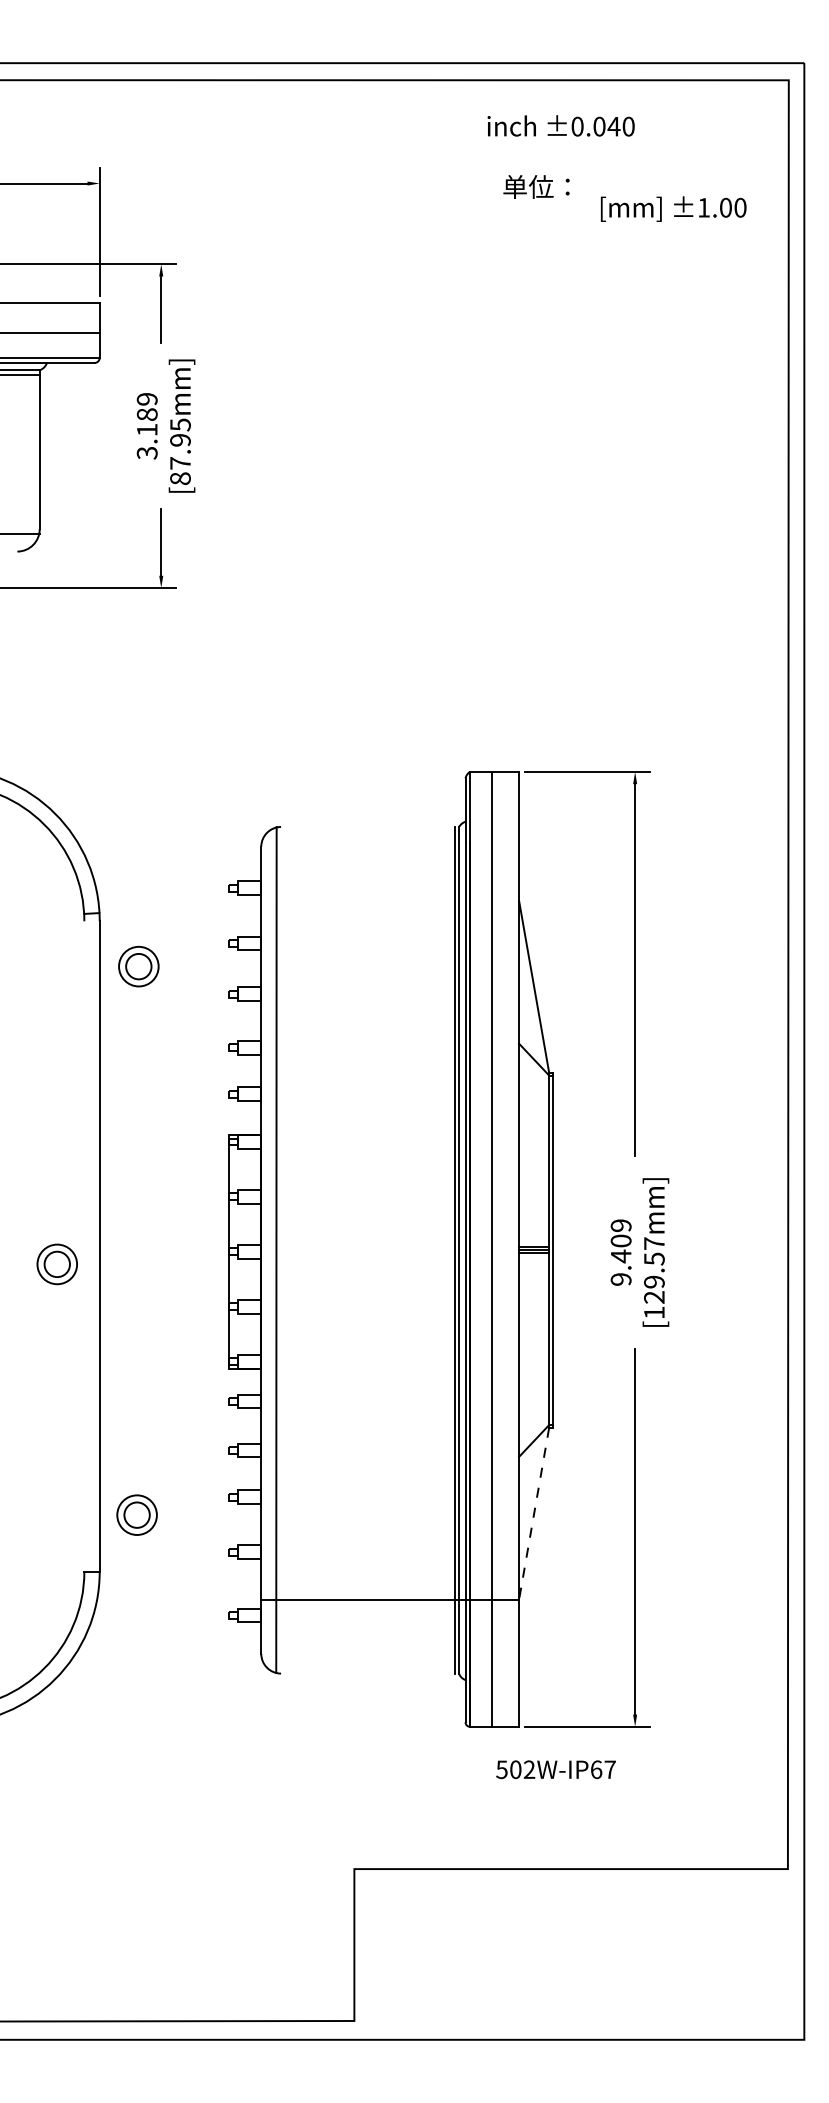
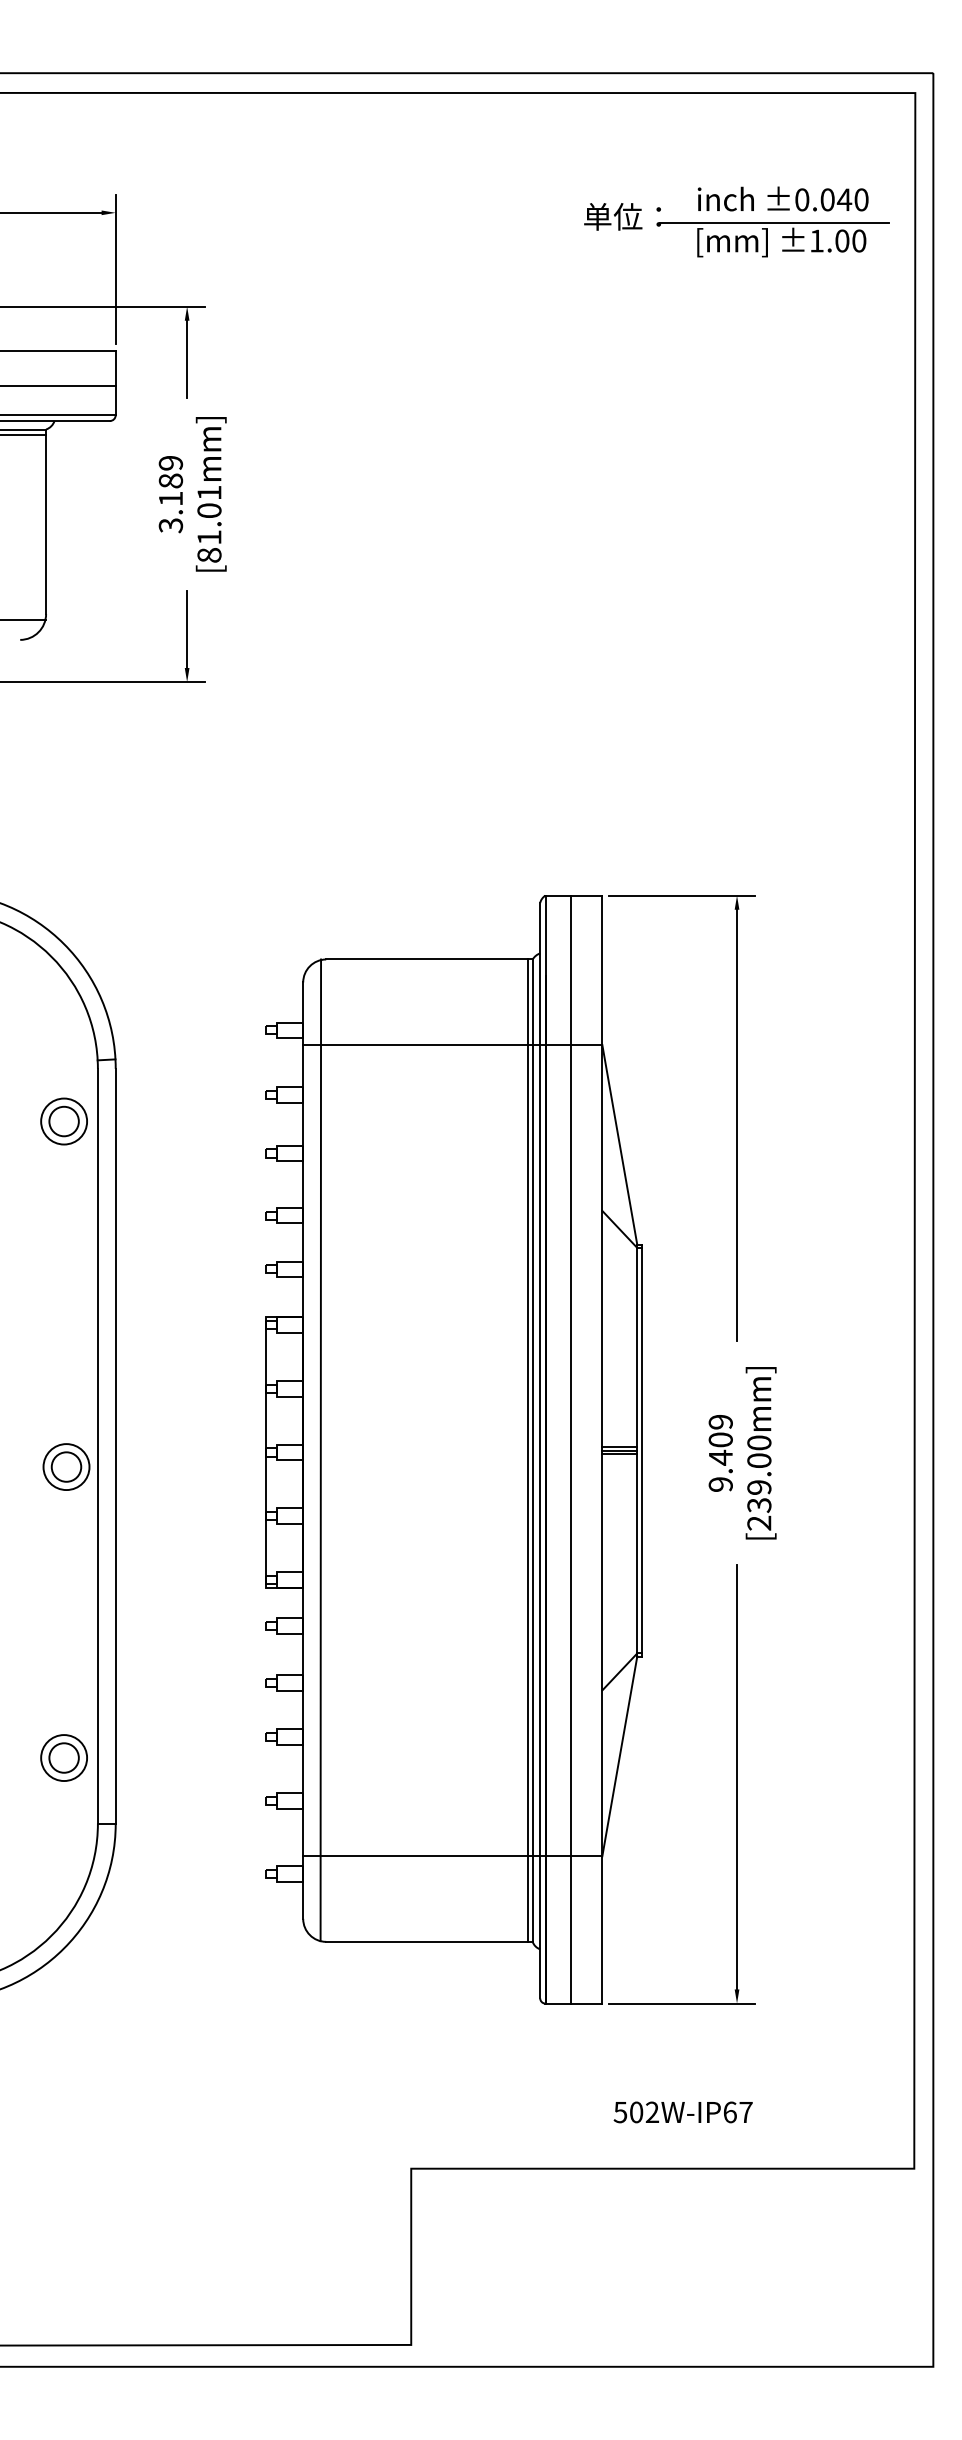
text: (560, 125) -> (782, 198), moved
line: (667, 192) -> (774, 223), added
text: (180, 443) -> (209, 514), [87.95mm] -> [81.01mm]
line: (370, 827) -> (429, 959), added
line: (389, 901) -> (452, 1045), added
part: (138, 966) -> (63, 1121), moved
line: (83, 1245) -> (97, 1445), added
text: (654, 1277) -> (759, 1482), [129.57mm] -> [239.00mm]
line: (533, 1513) -> (619, 1756), dashed -> solid
part: (136, 1514) -> (63, 1757), moved
line: (370, 1673) -> (429, 1941), added
text: (555, 1769) -> (682, 2112), moved

